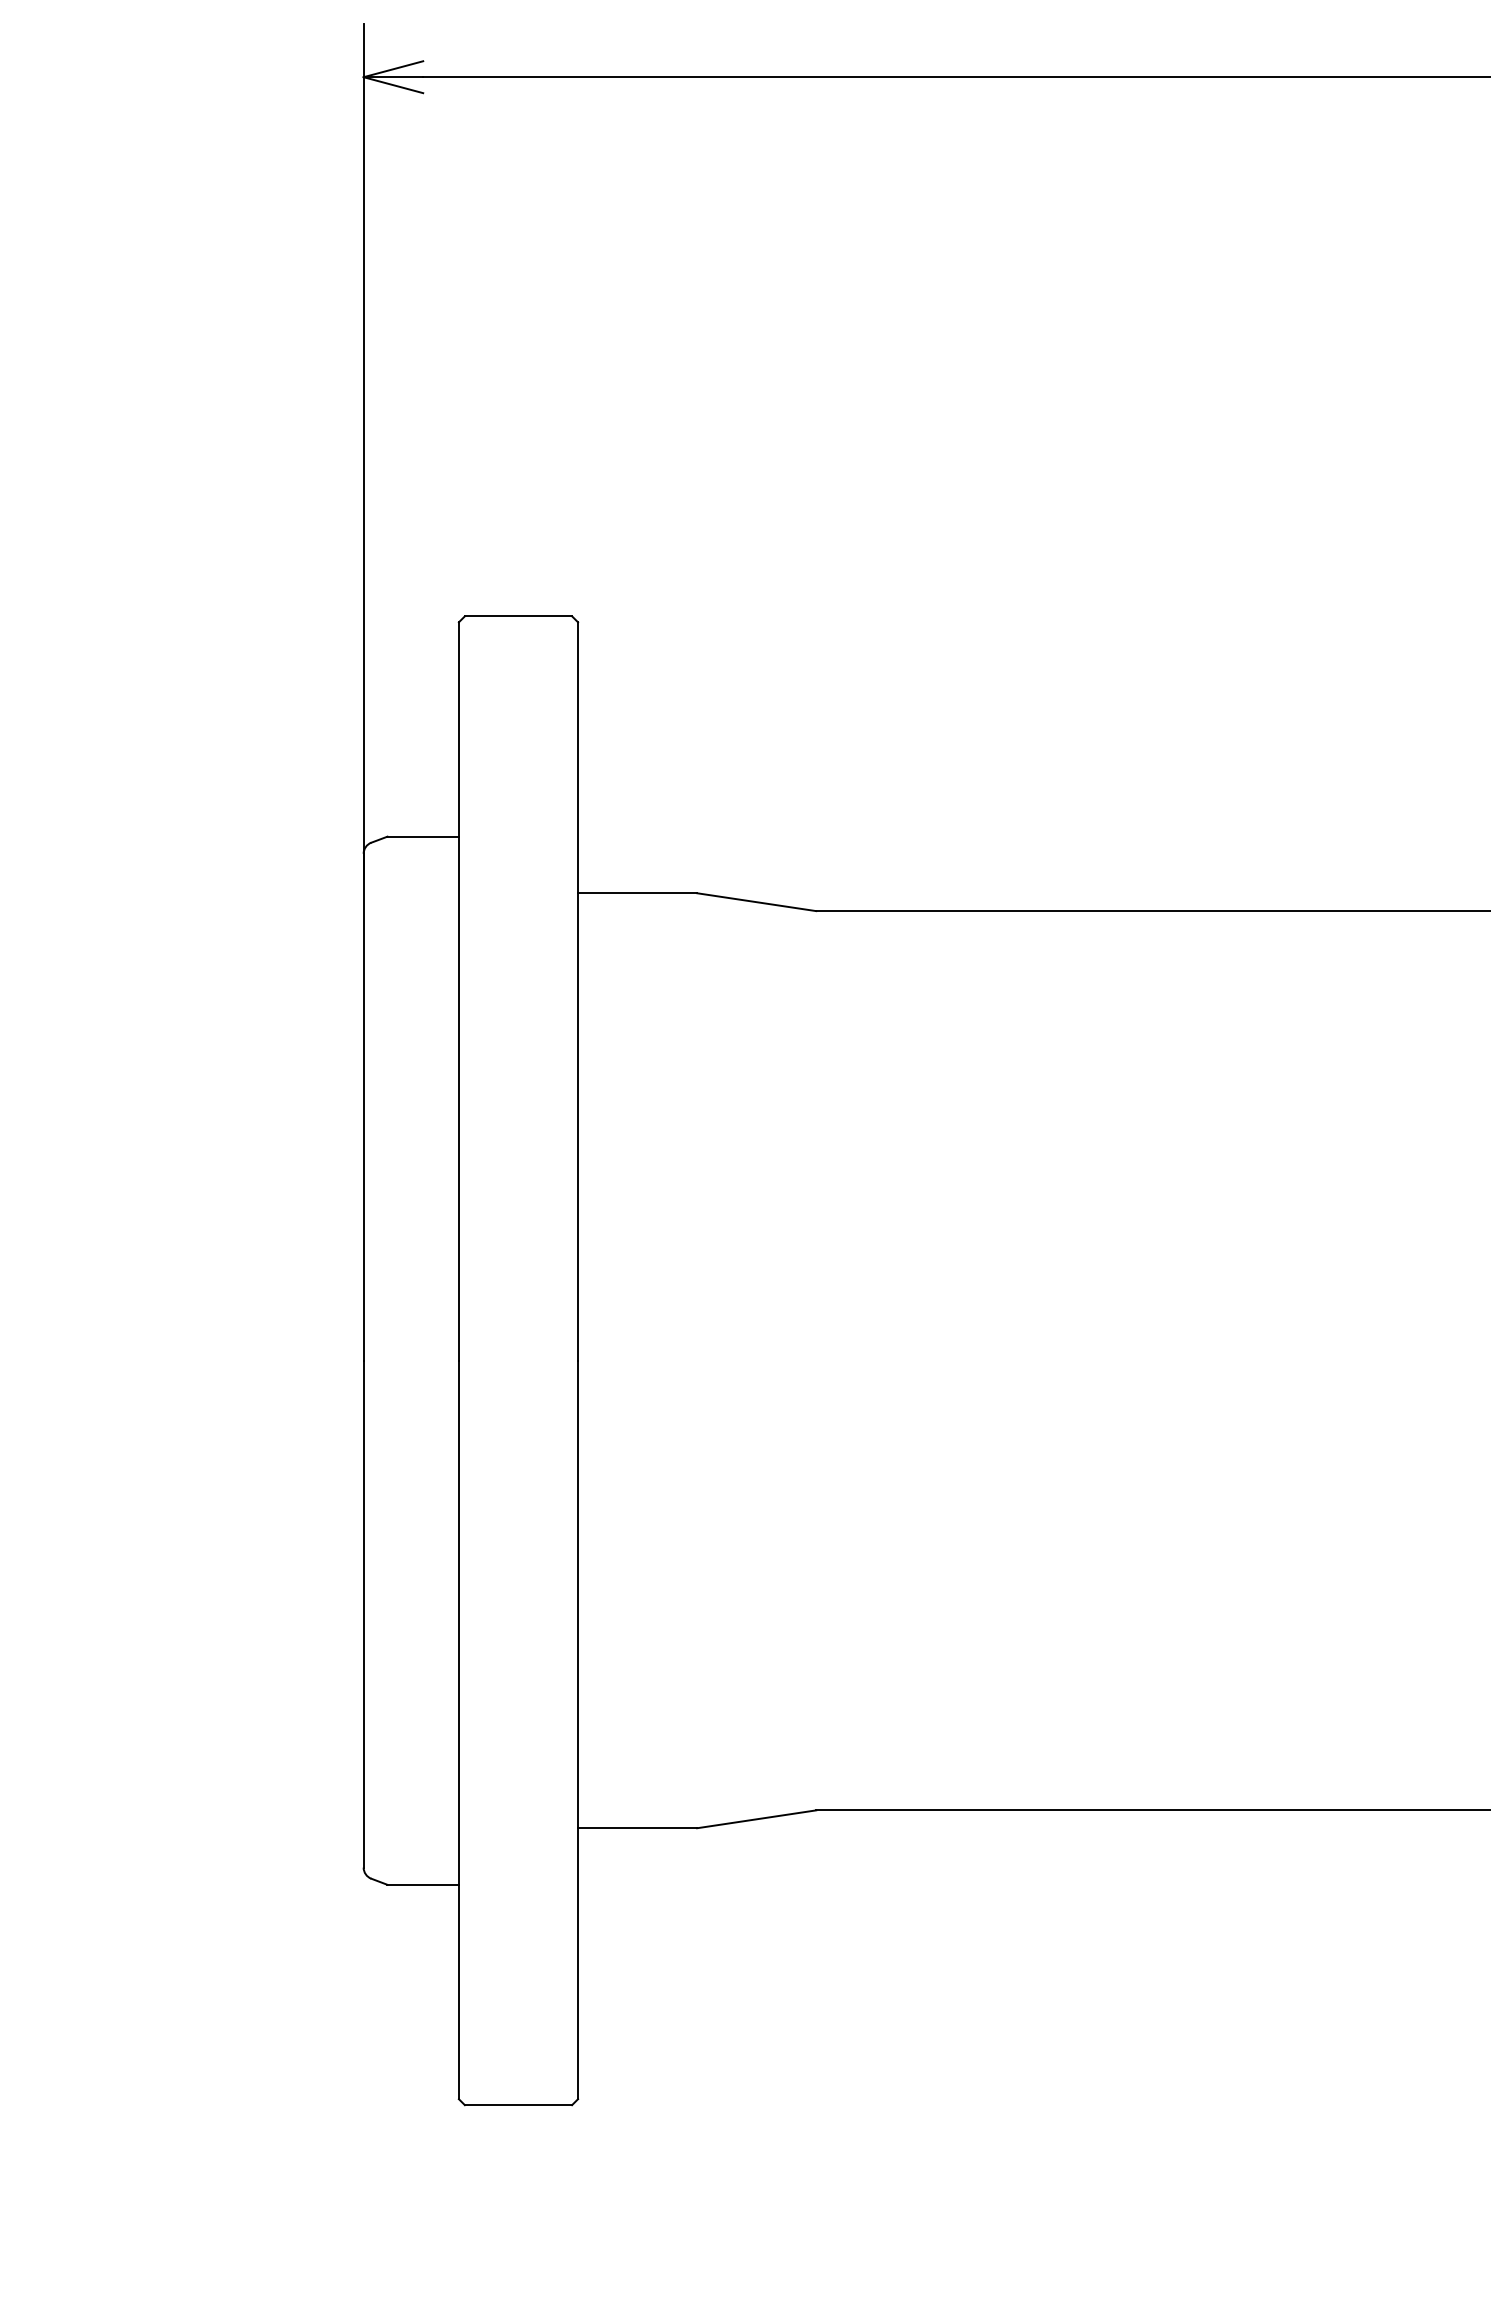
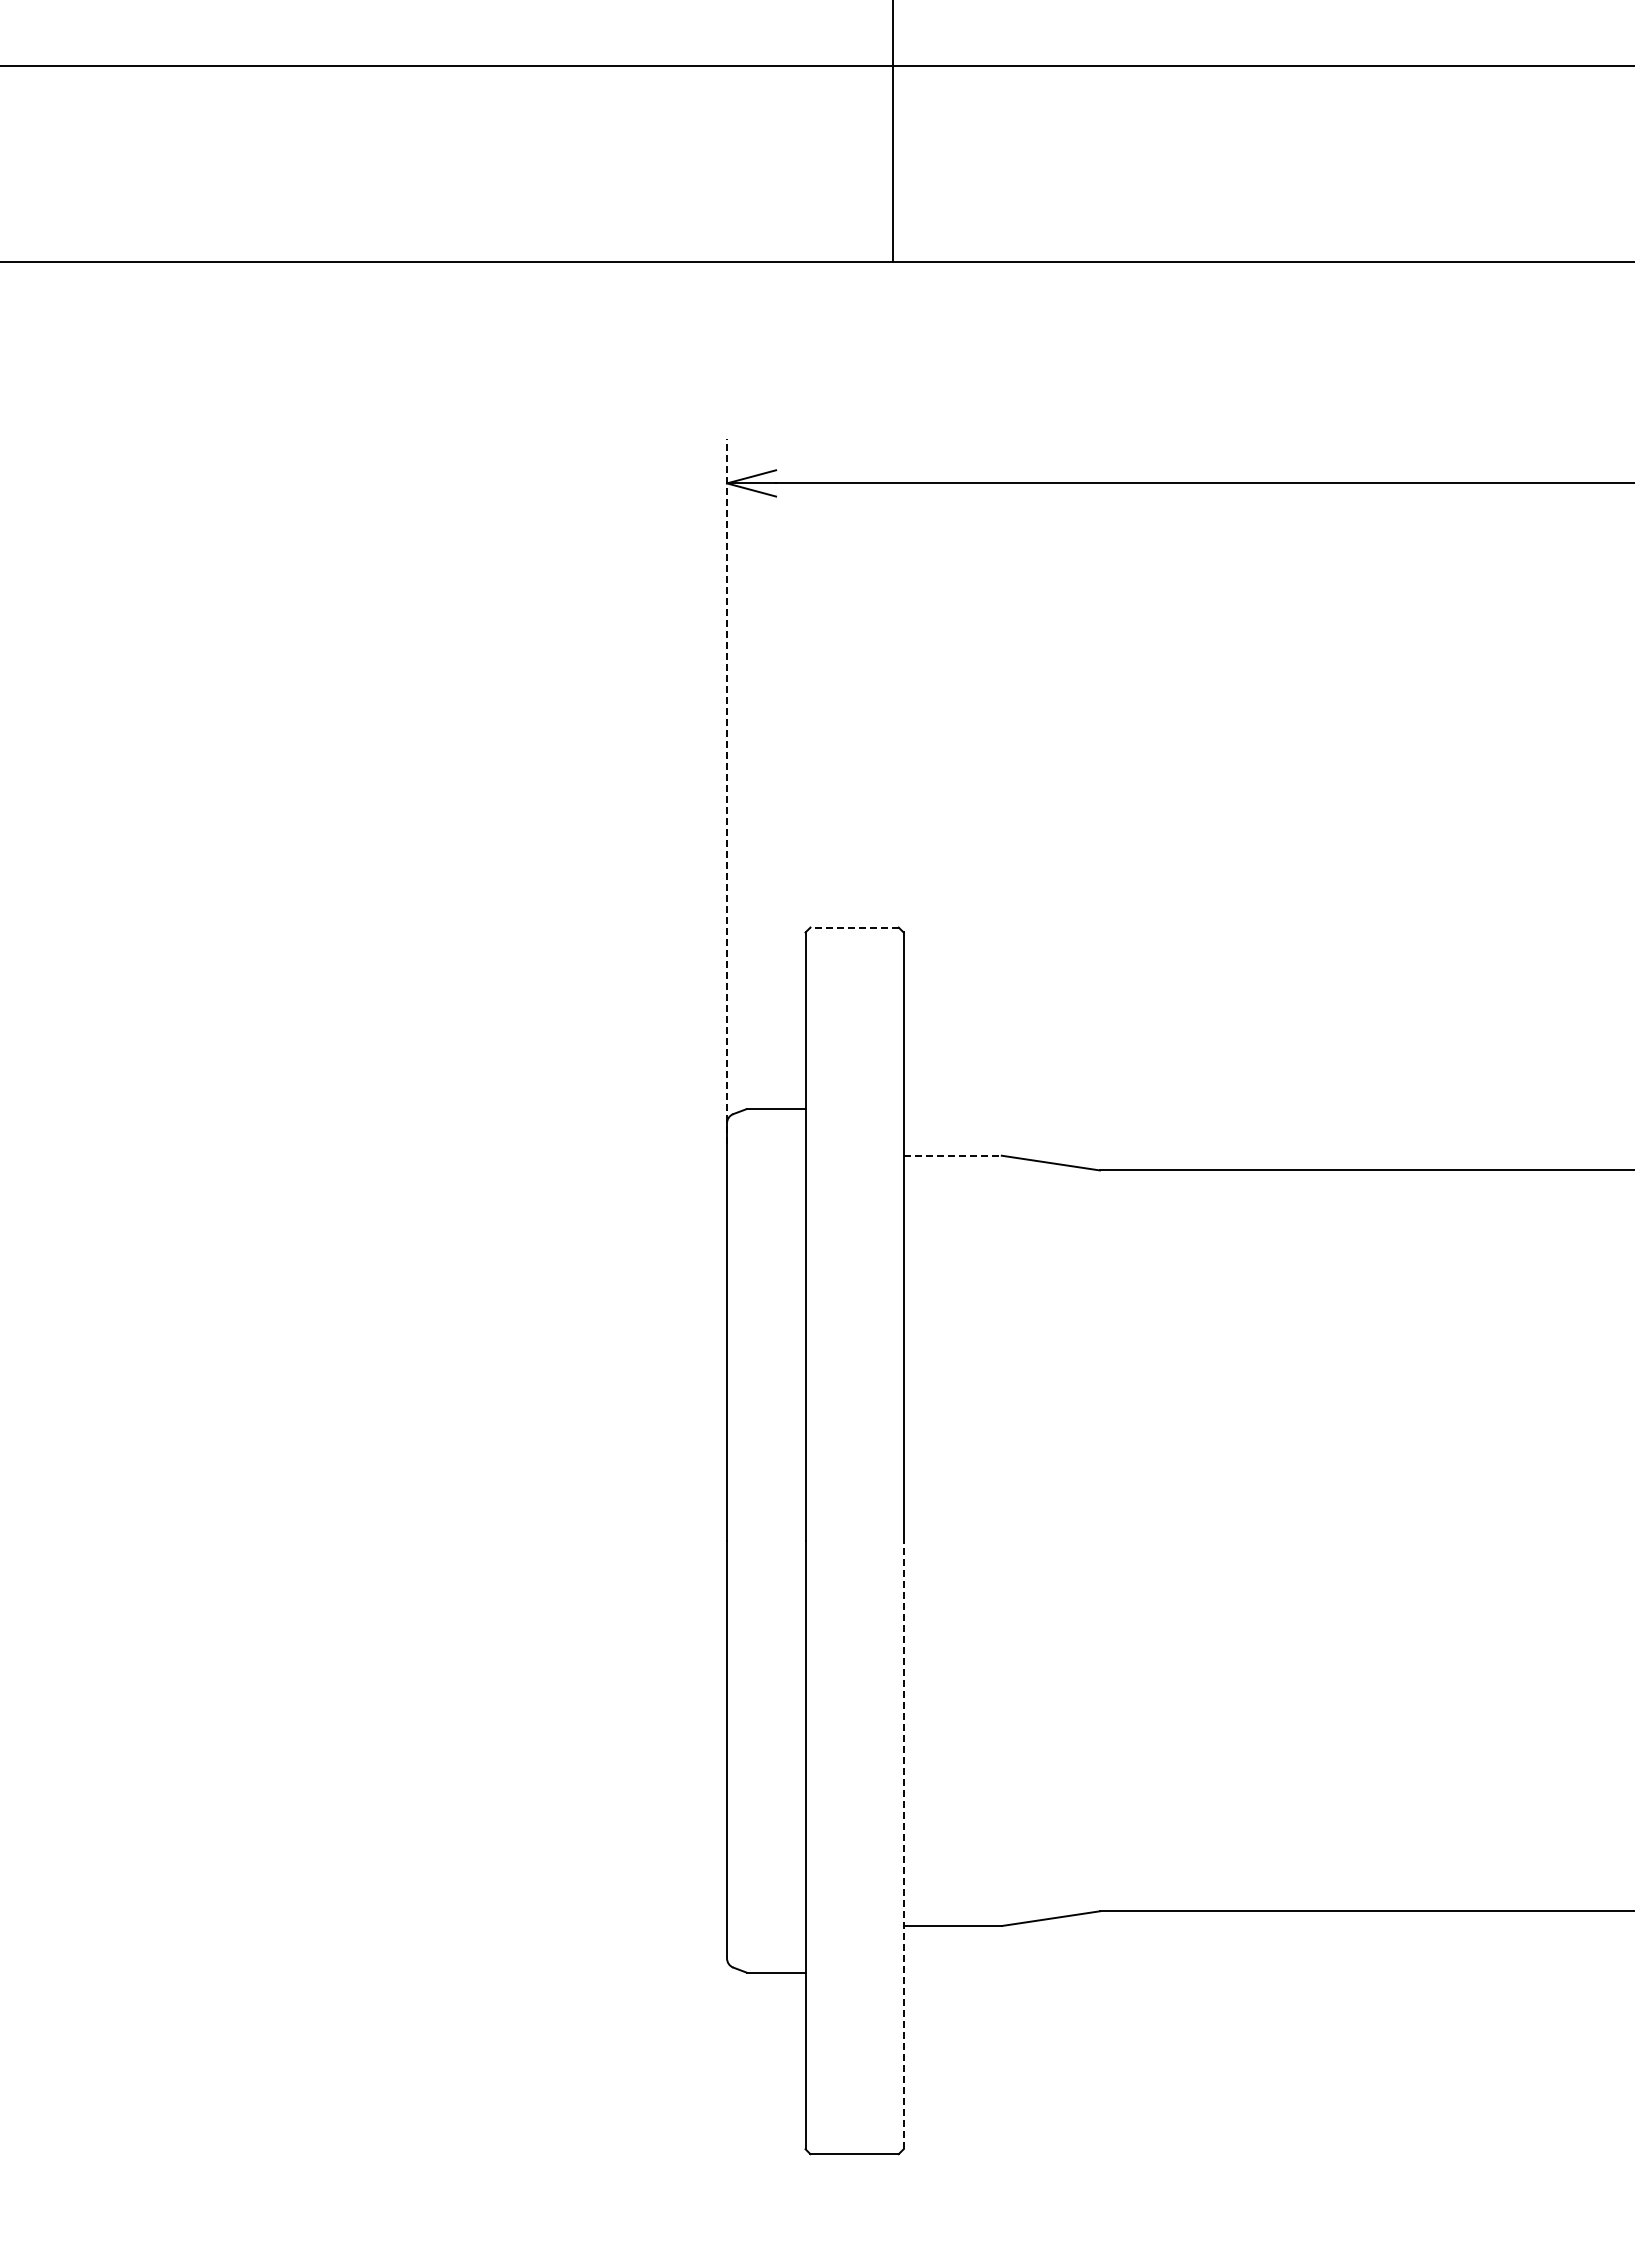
line: (364, 451) -> (727, 791), solid -> dashed
line: (518, 616) -> (854, 927), solid -> dashed
line: (638, 892) -> (953, 1155), solid -> dashed
line: (577, 1729) -> (903, 1844), solid -> dashed

